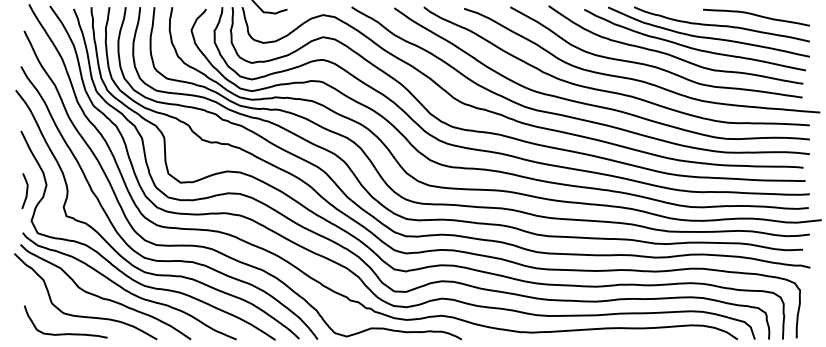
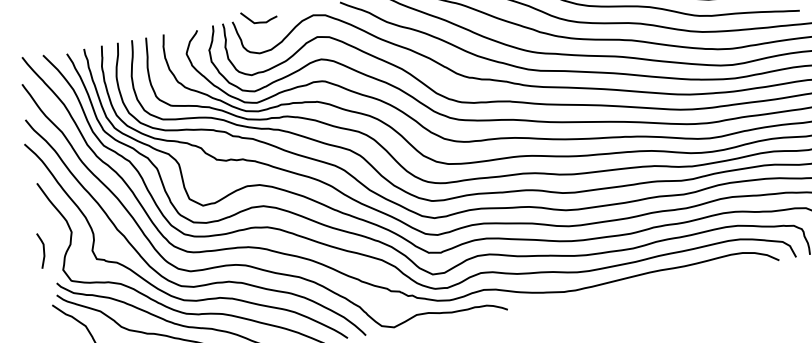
line: (26, 191) -> (43, 250), moved

